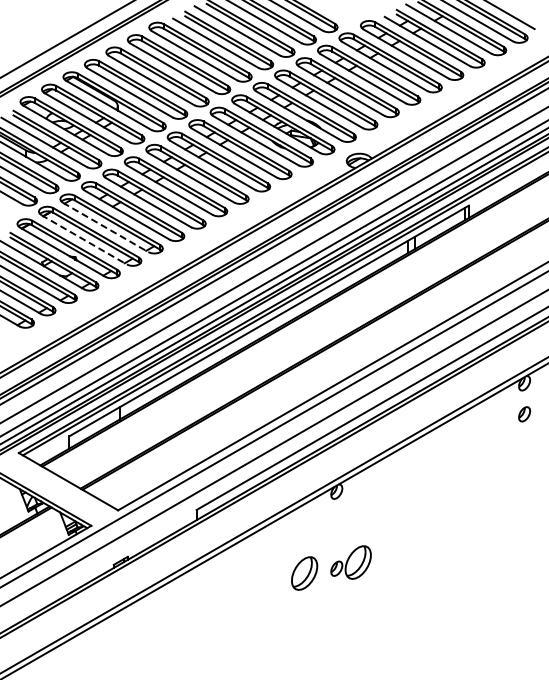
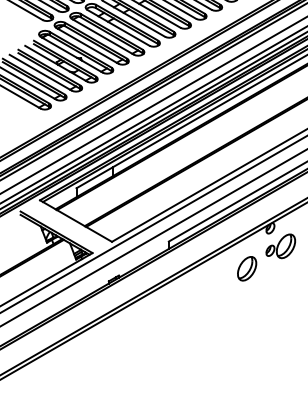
line: (106, 227) -> (103, 36), dashed -> solid
line: (84, 240) -> (87, 46), dashed -> solid
part: (350, 562) -> (280, 246), moved
part: (304, 573) -> (247, 268), moved

